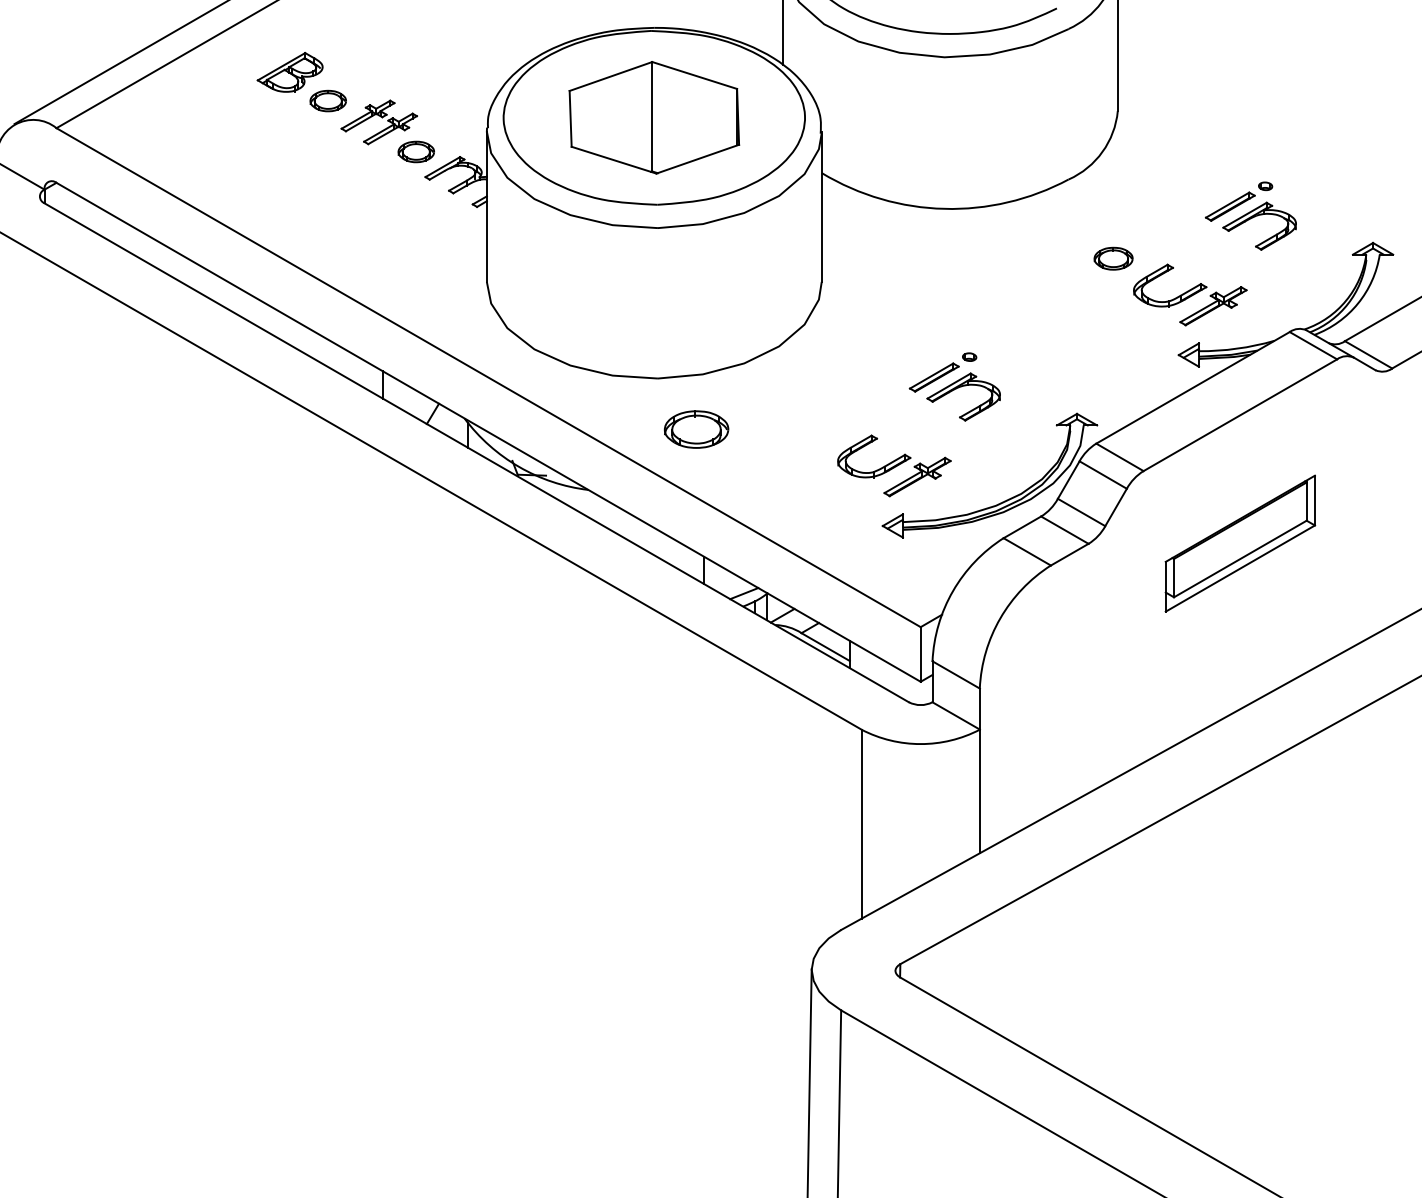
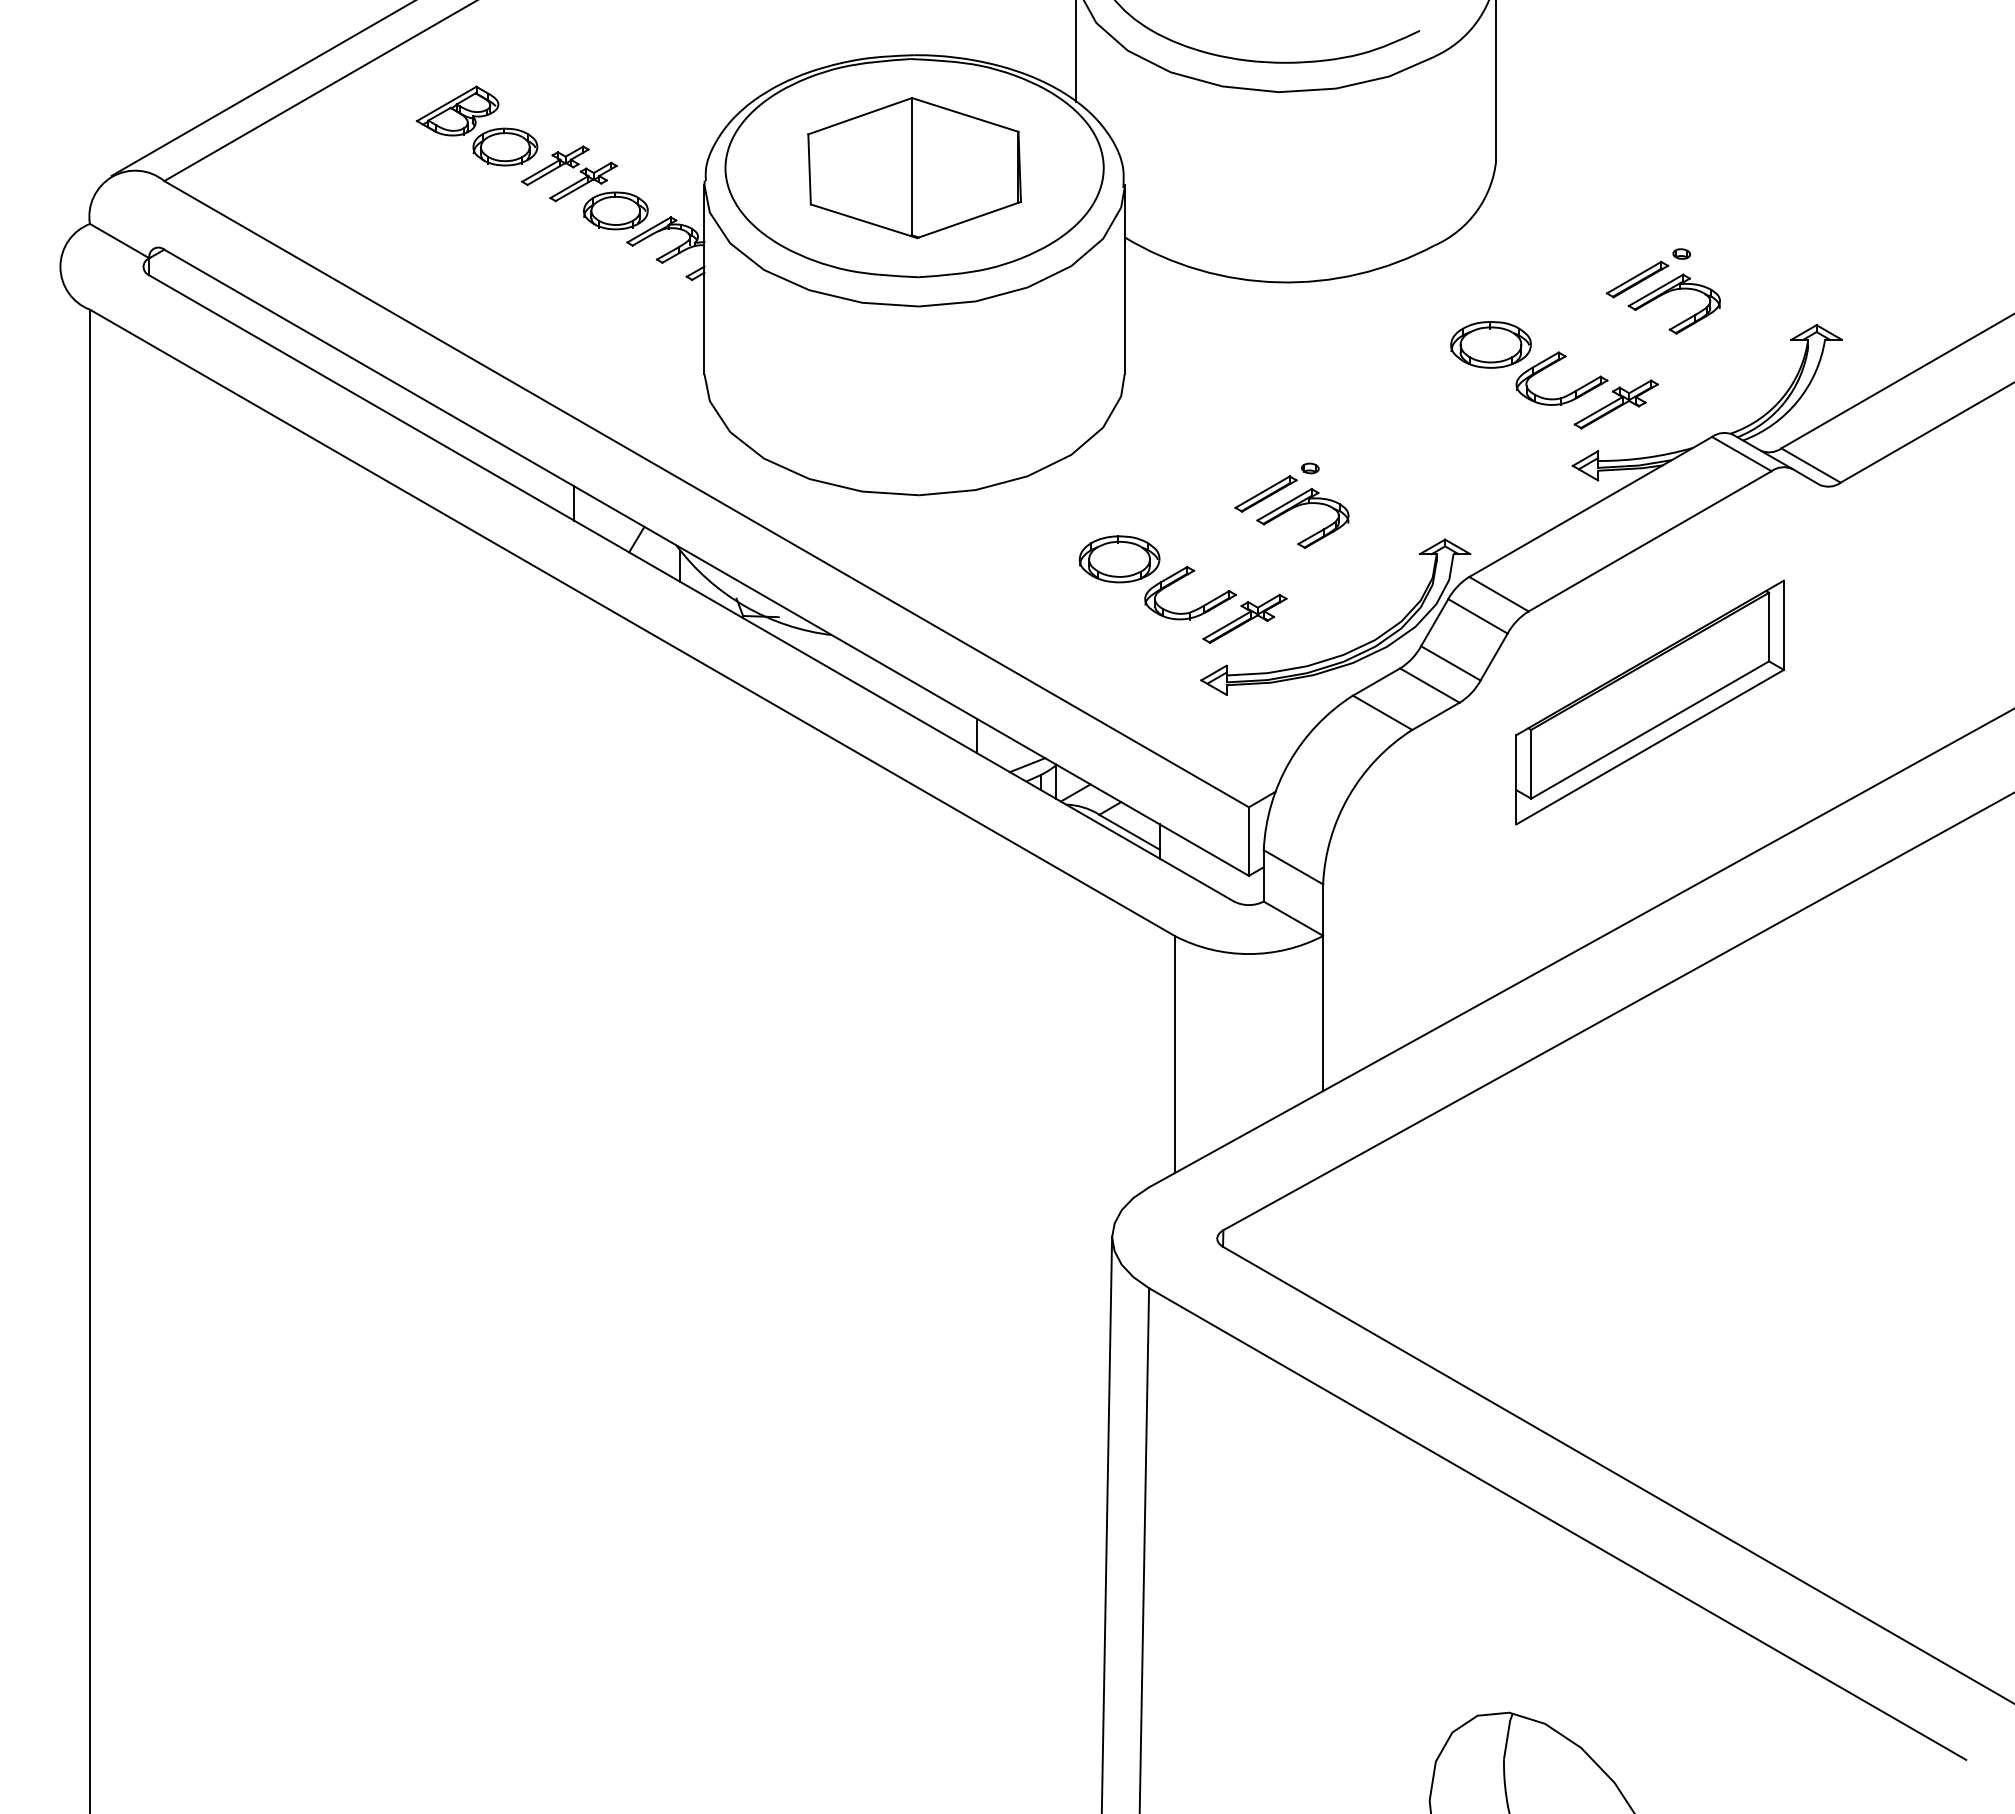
part: (328, 100) -> (505, 146), size x1.43
part: (415, 151) -> (615, 210), size x1.43
part: (1113, 258) -> (1490, 344), size x1.67
part: (696, 429) -> (1119, 559), moved
part: (1239, 543) -> (1649, 702), size x1.43

